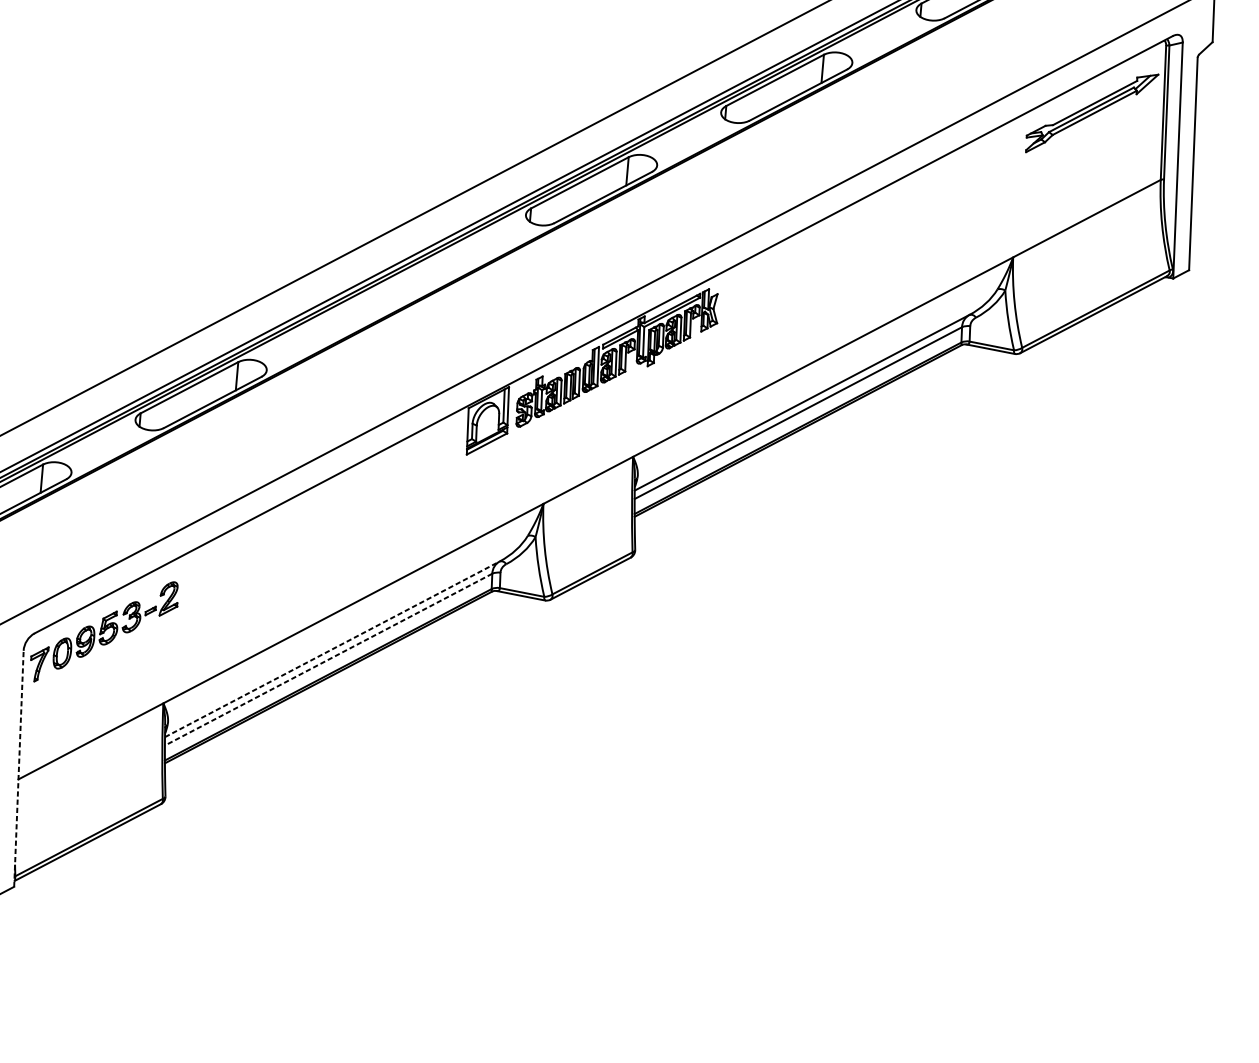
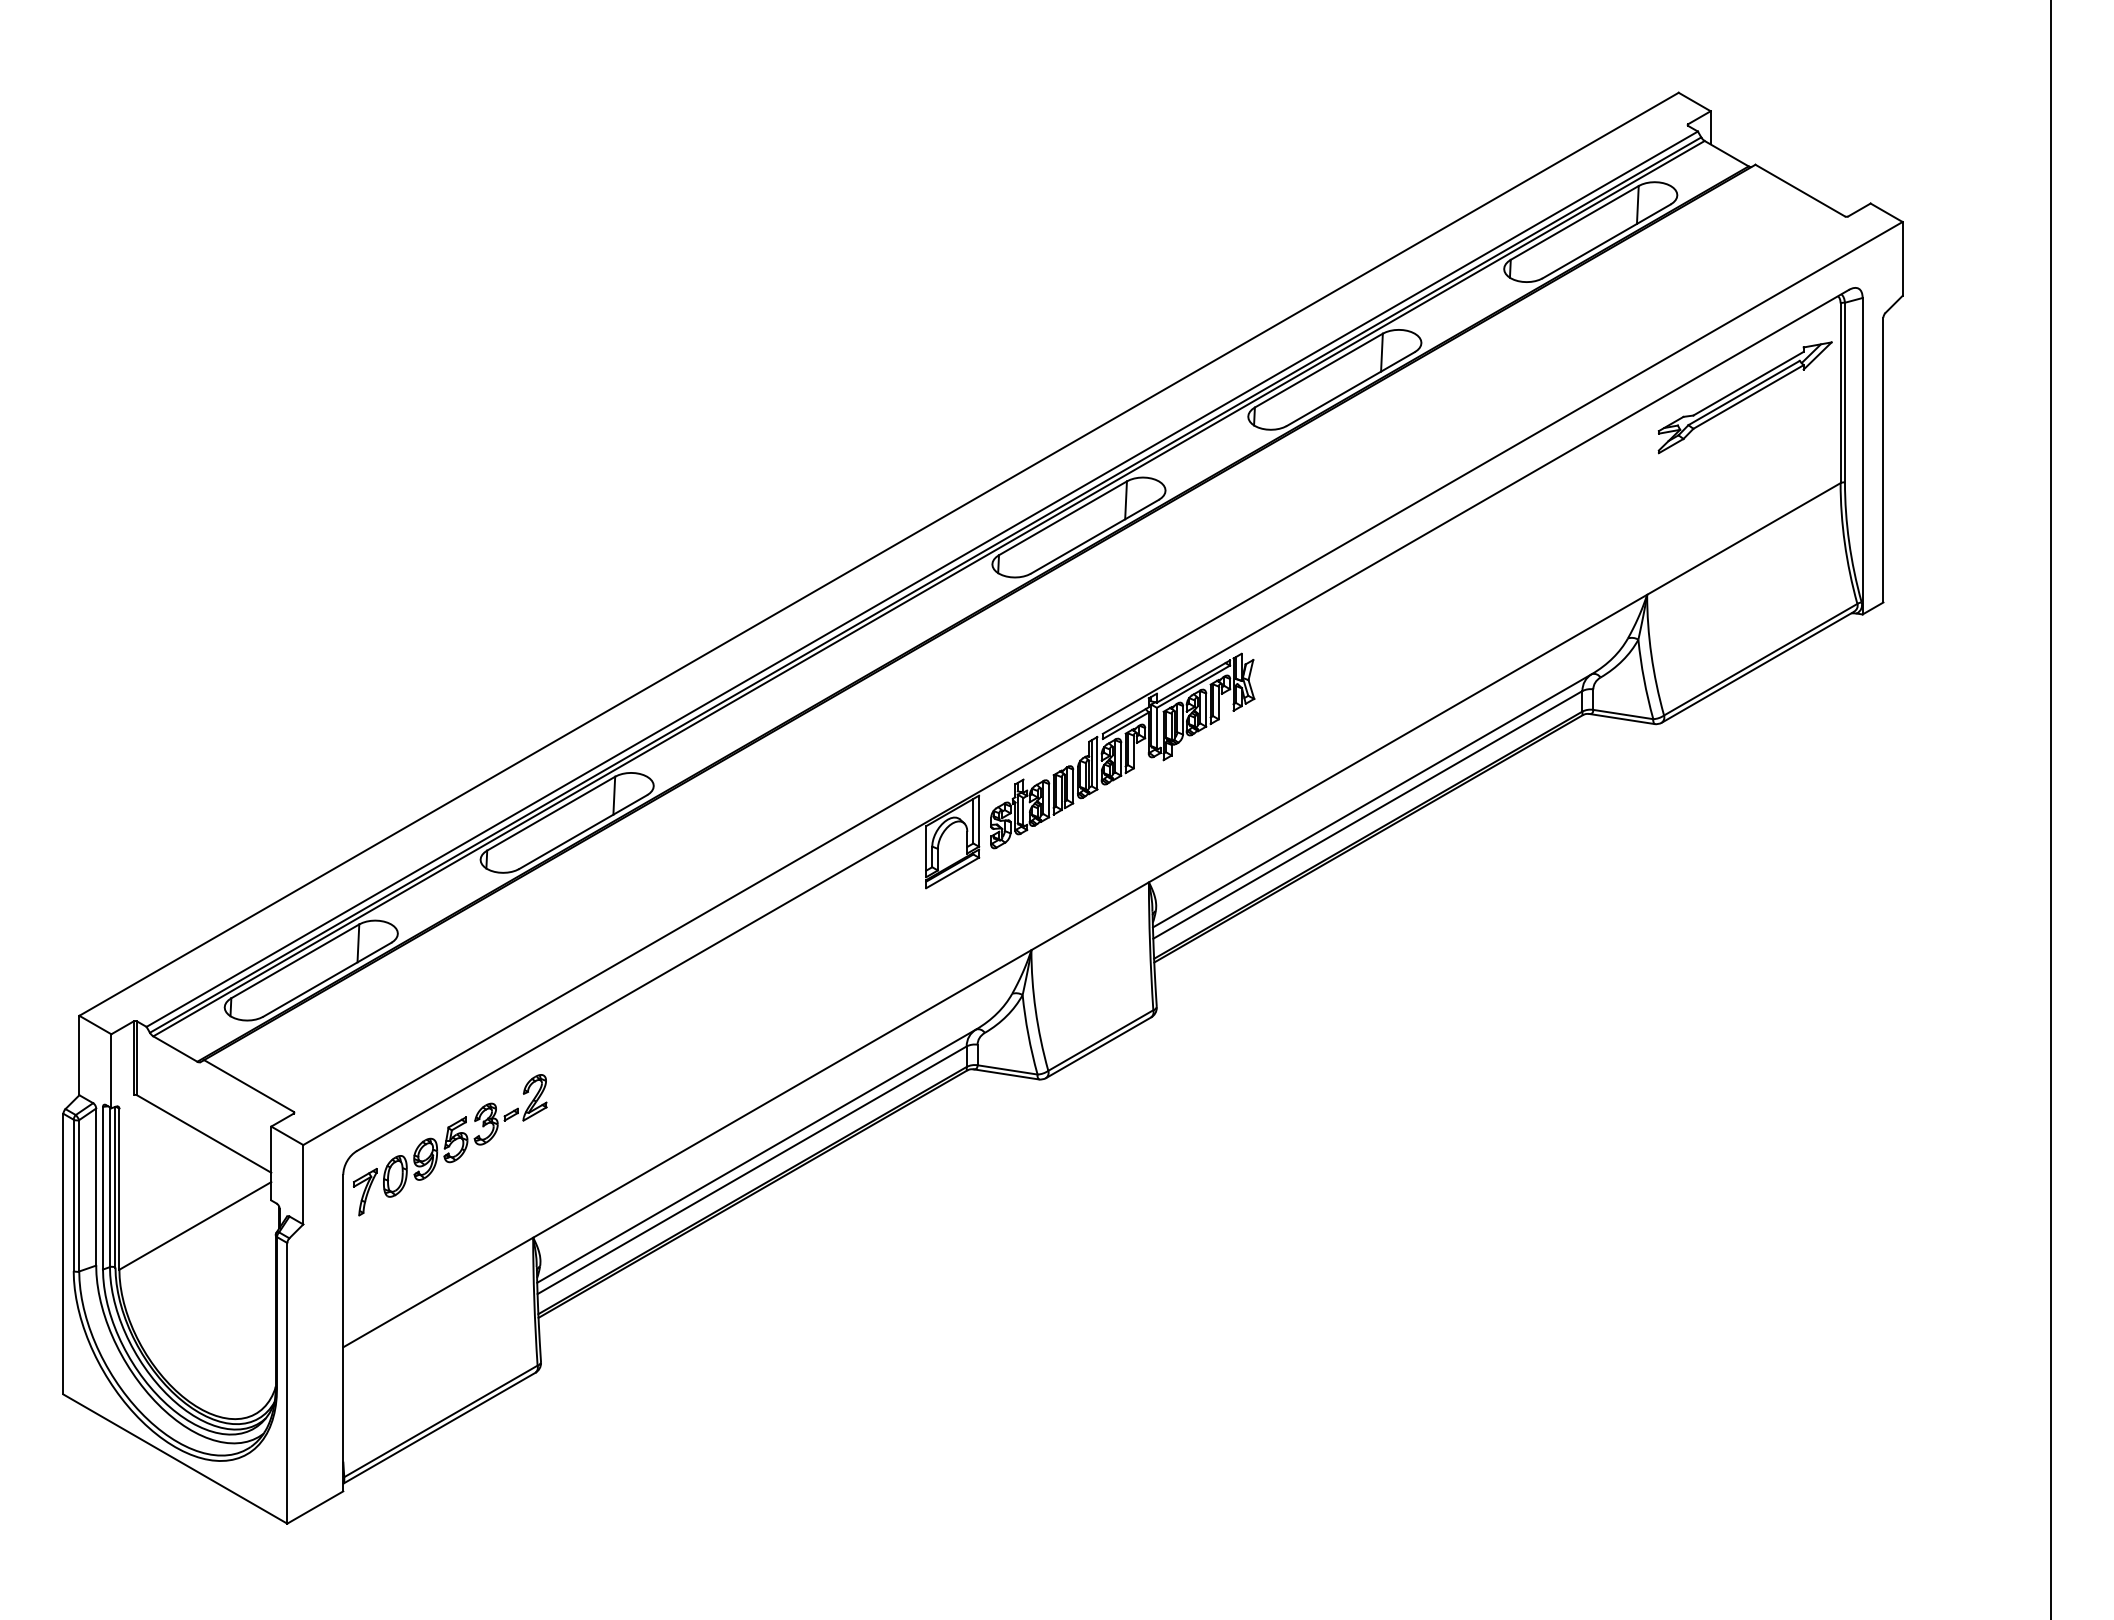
line: (333, 648) -> (757, 1155), dashed -> solid
line: (328, 659) -> (752, 1170), dashed -> solid
line: (19, 768) -> (343, 1332), dashed -> solid

